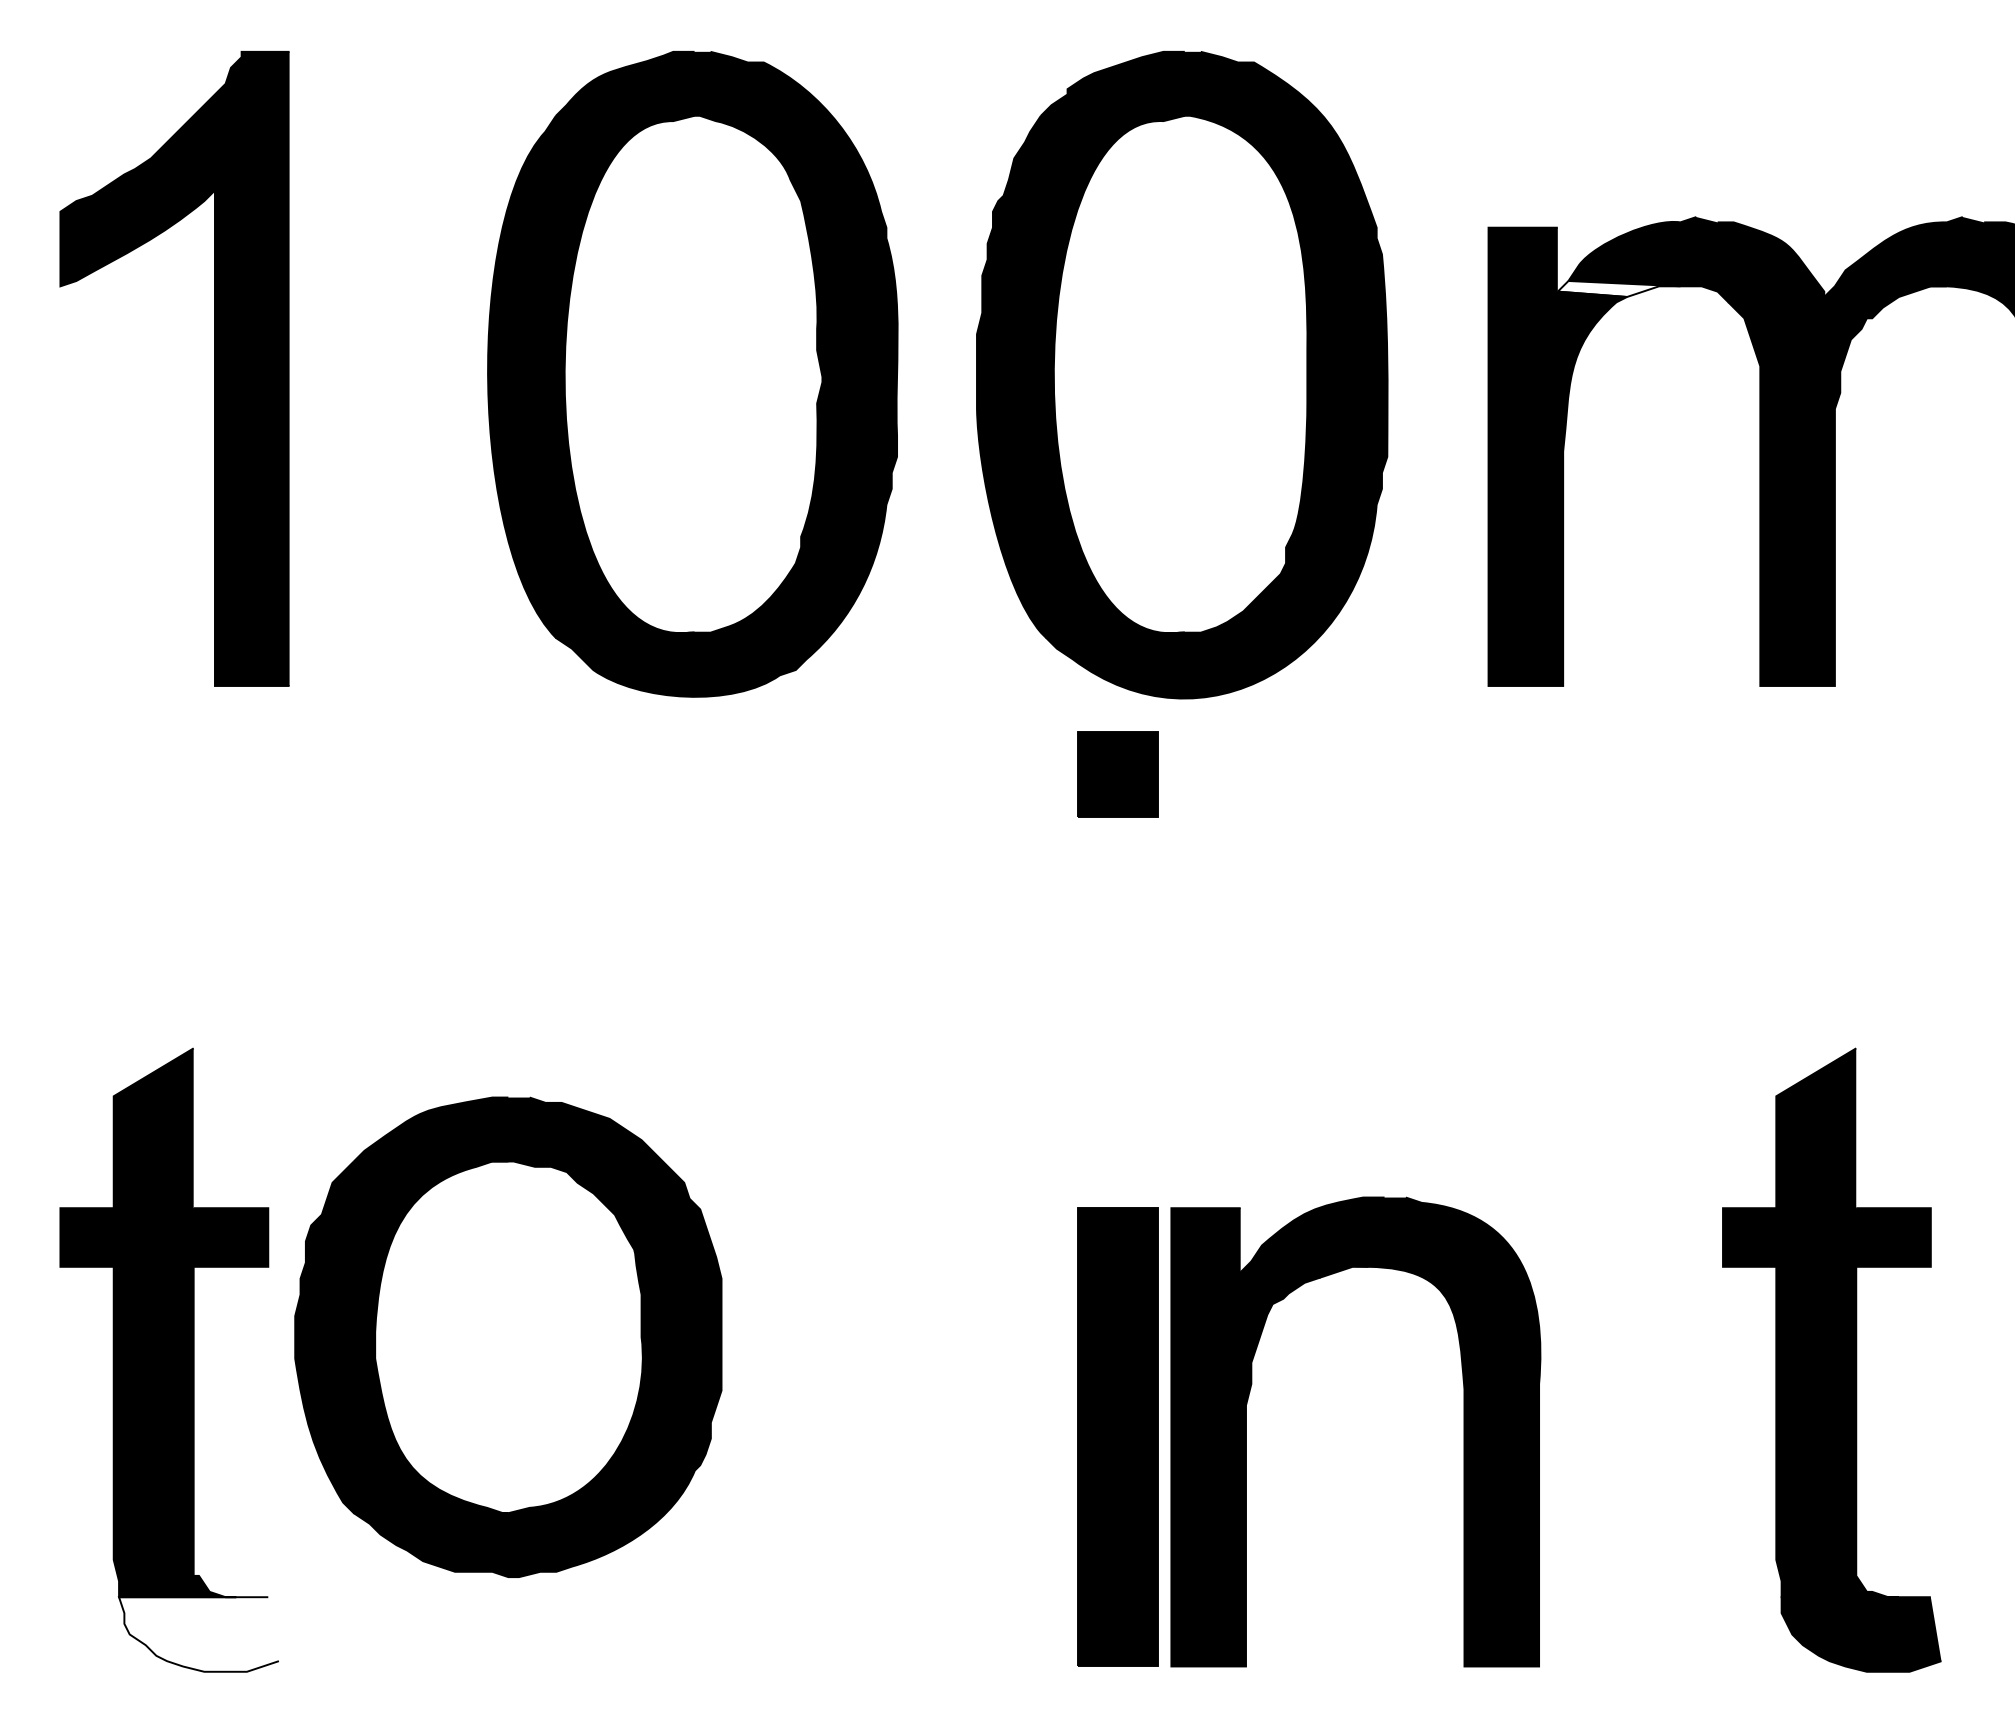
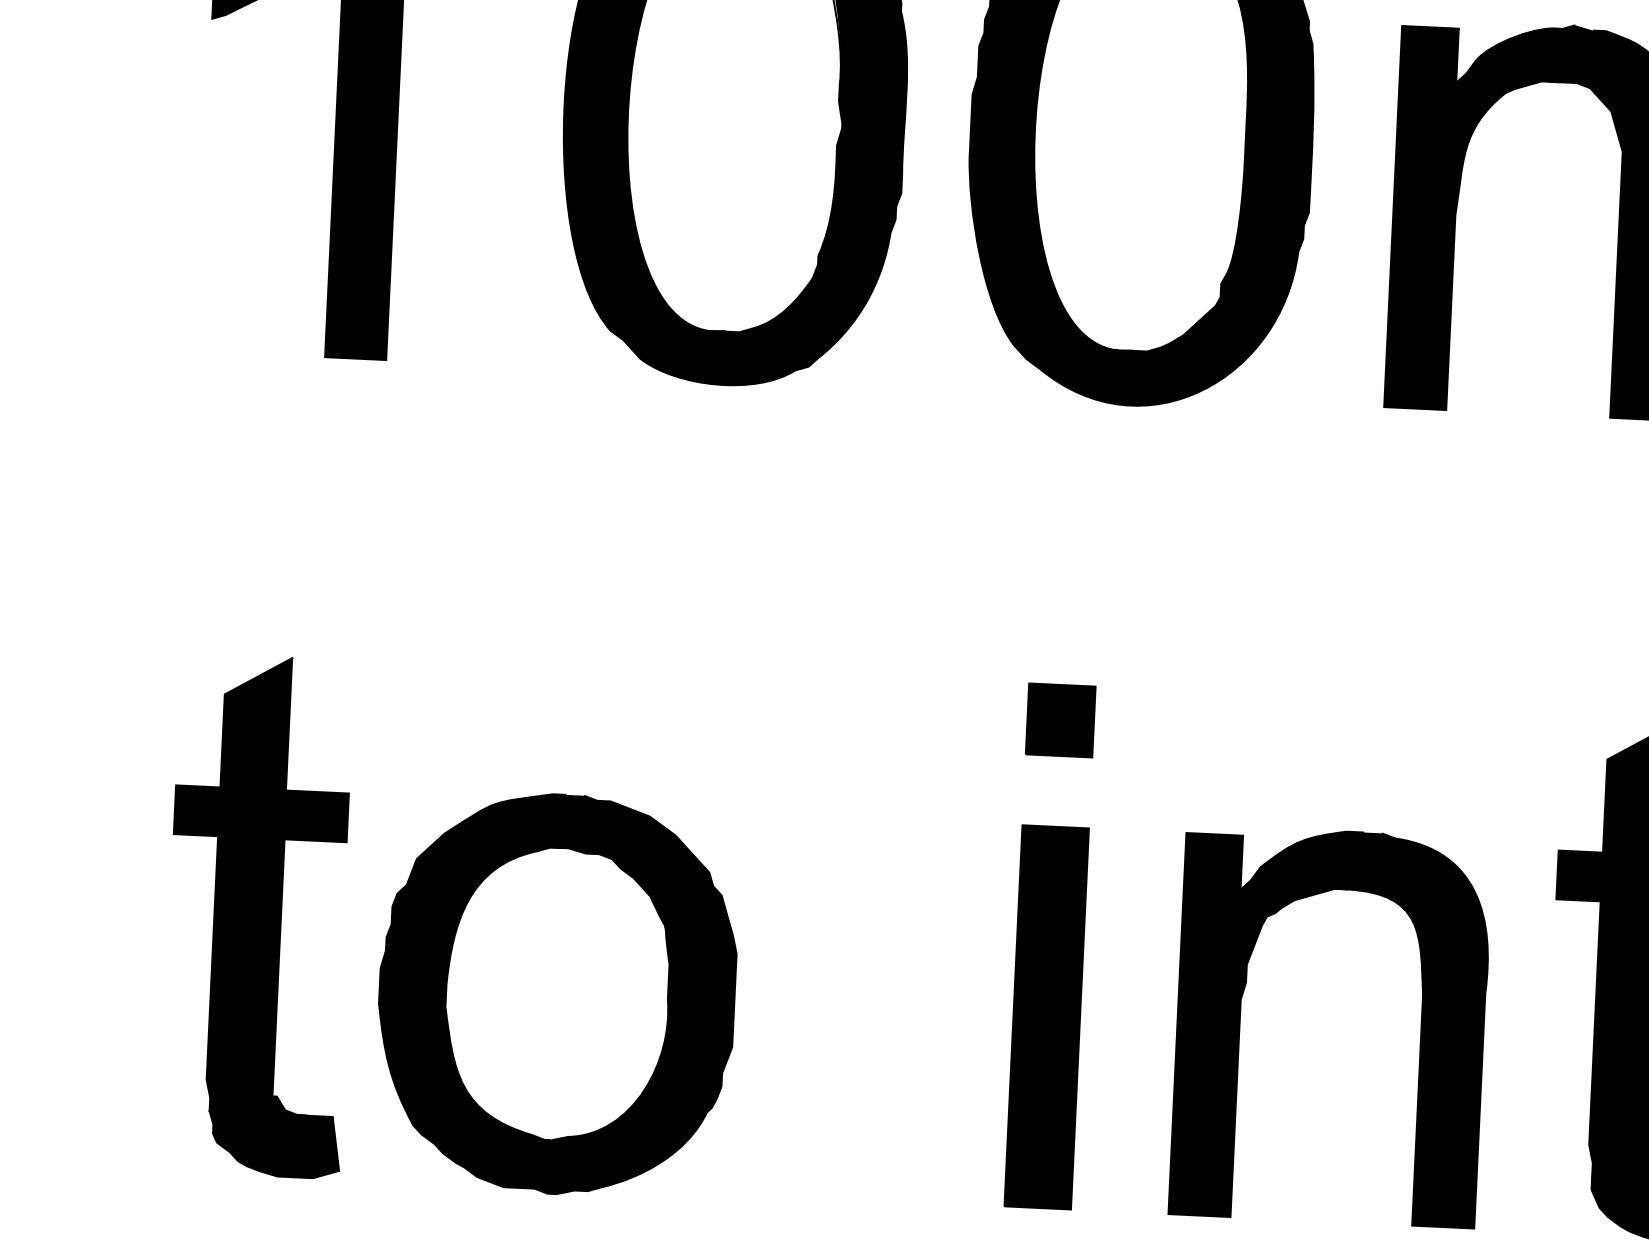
fill: (1618, 288) -> (1507, 81), added
part: (1117, 774) -> (1060, 720), moved
part: (508, 1336) -> (557, 993), moved
part: (1463, 1431) -> (1420, 1030), moved
fill: (198, 1634) -> (274, 1145), added

